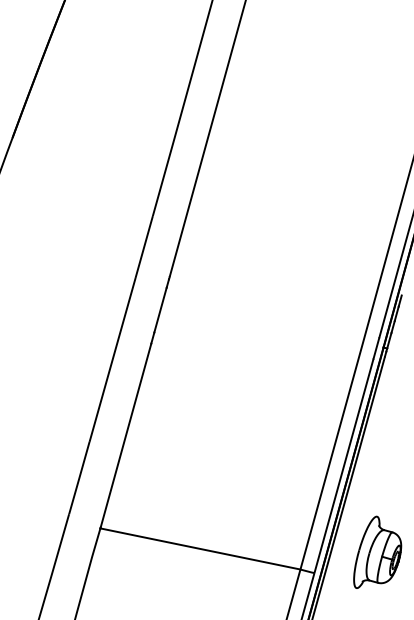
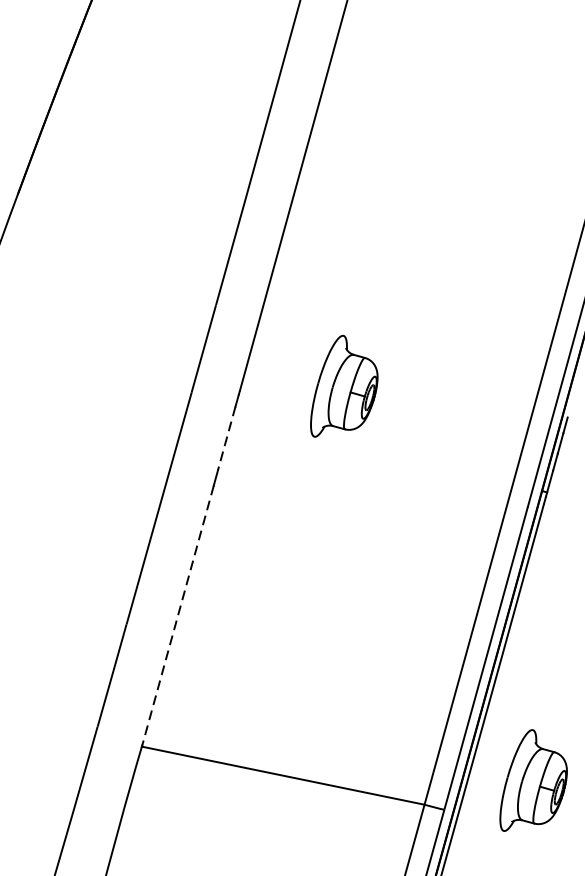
part: (243, 272) -> (344, 385), added
line: (160, 310) -> (226, 438), solid -> dashed
line: (125, 436) -> (177, 616), solid -> dashed

